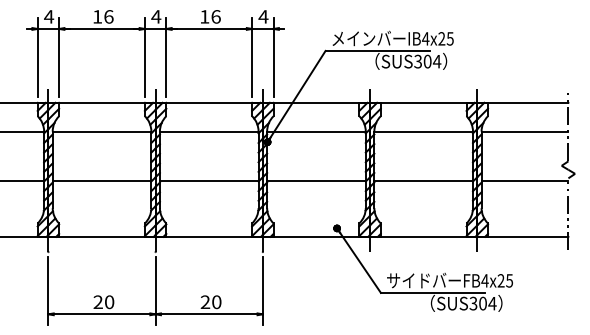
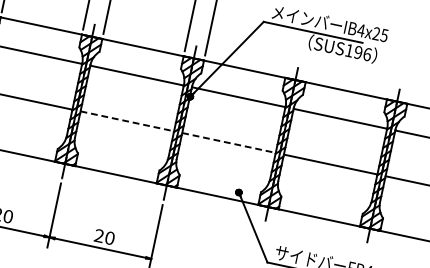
text: (427, 61) -> (358, 52), SUS304 -> SUS196
line: (209, 180) -> (127, 121), solid -> dashed
line: (316, 180) -> (229, 142), solid -> dashed

